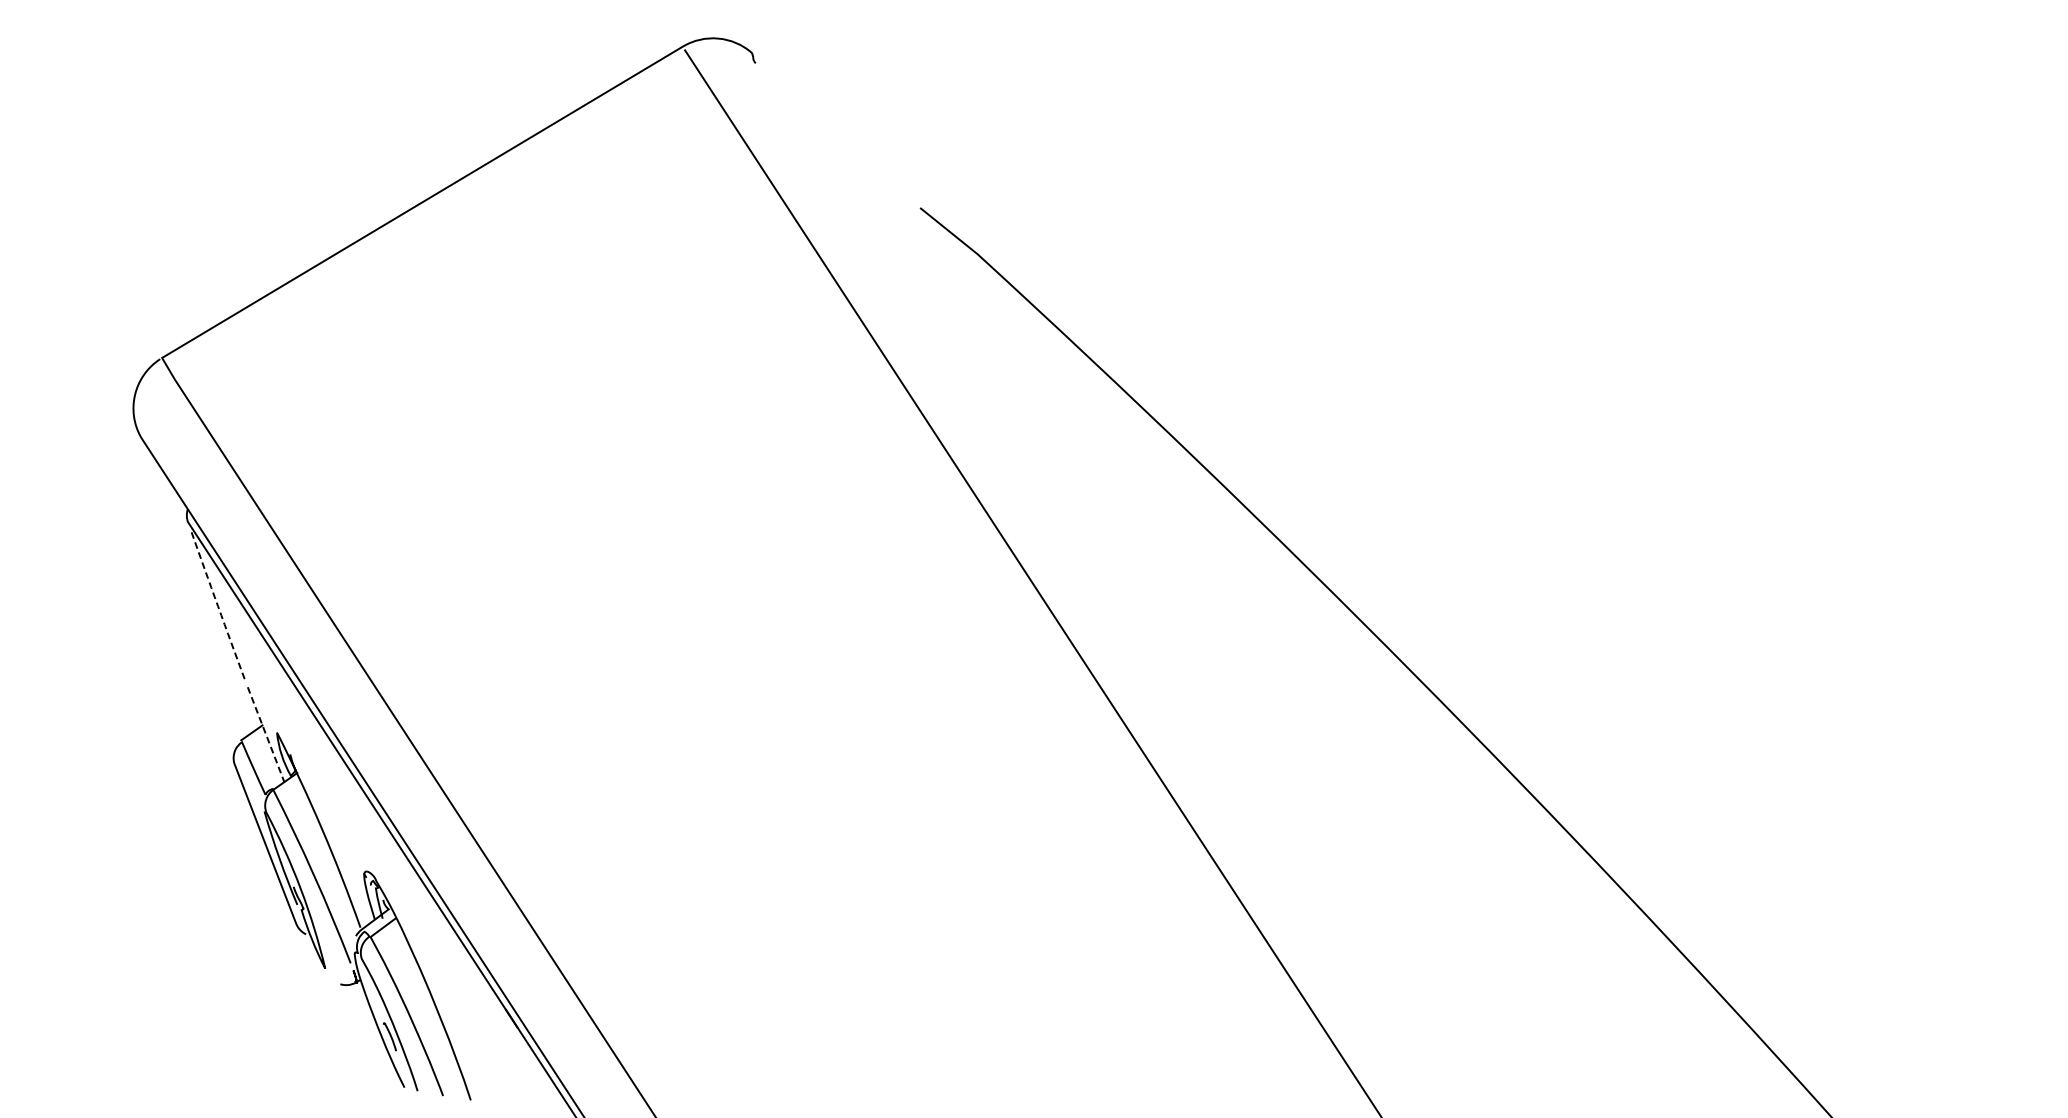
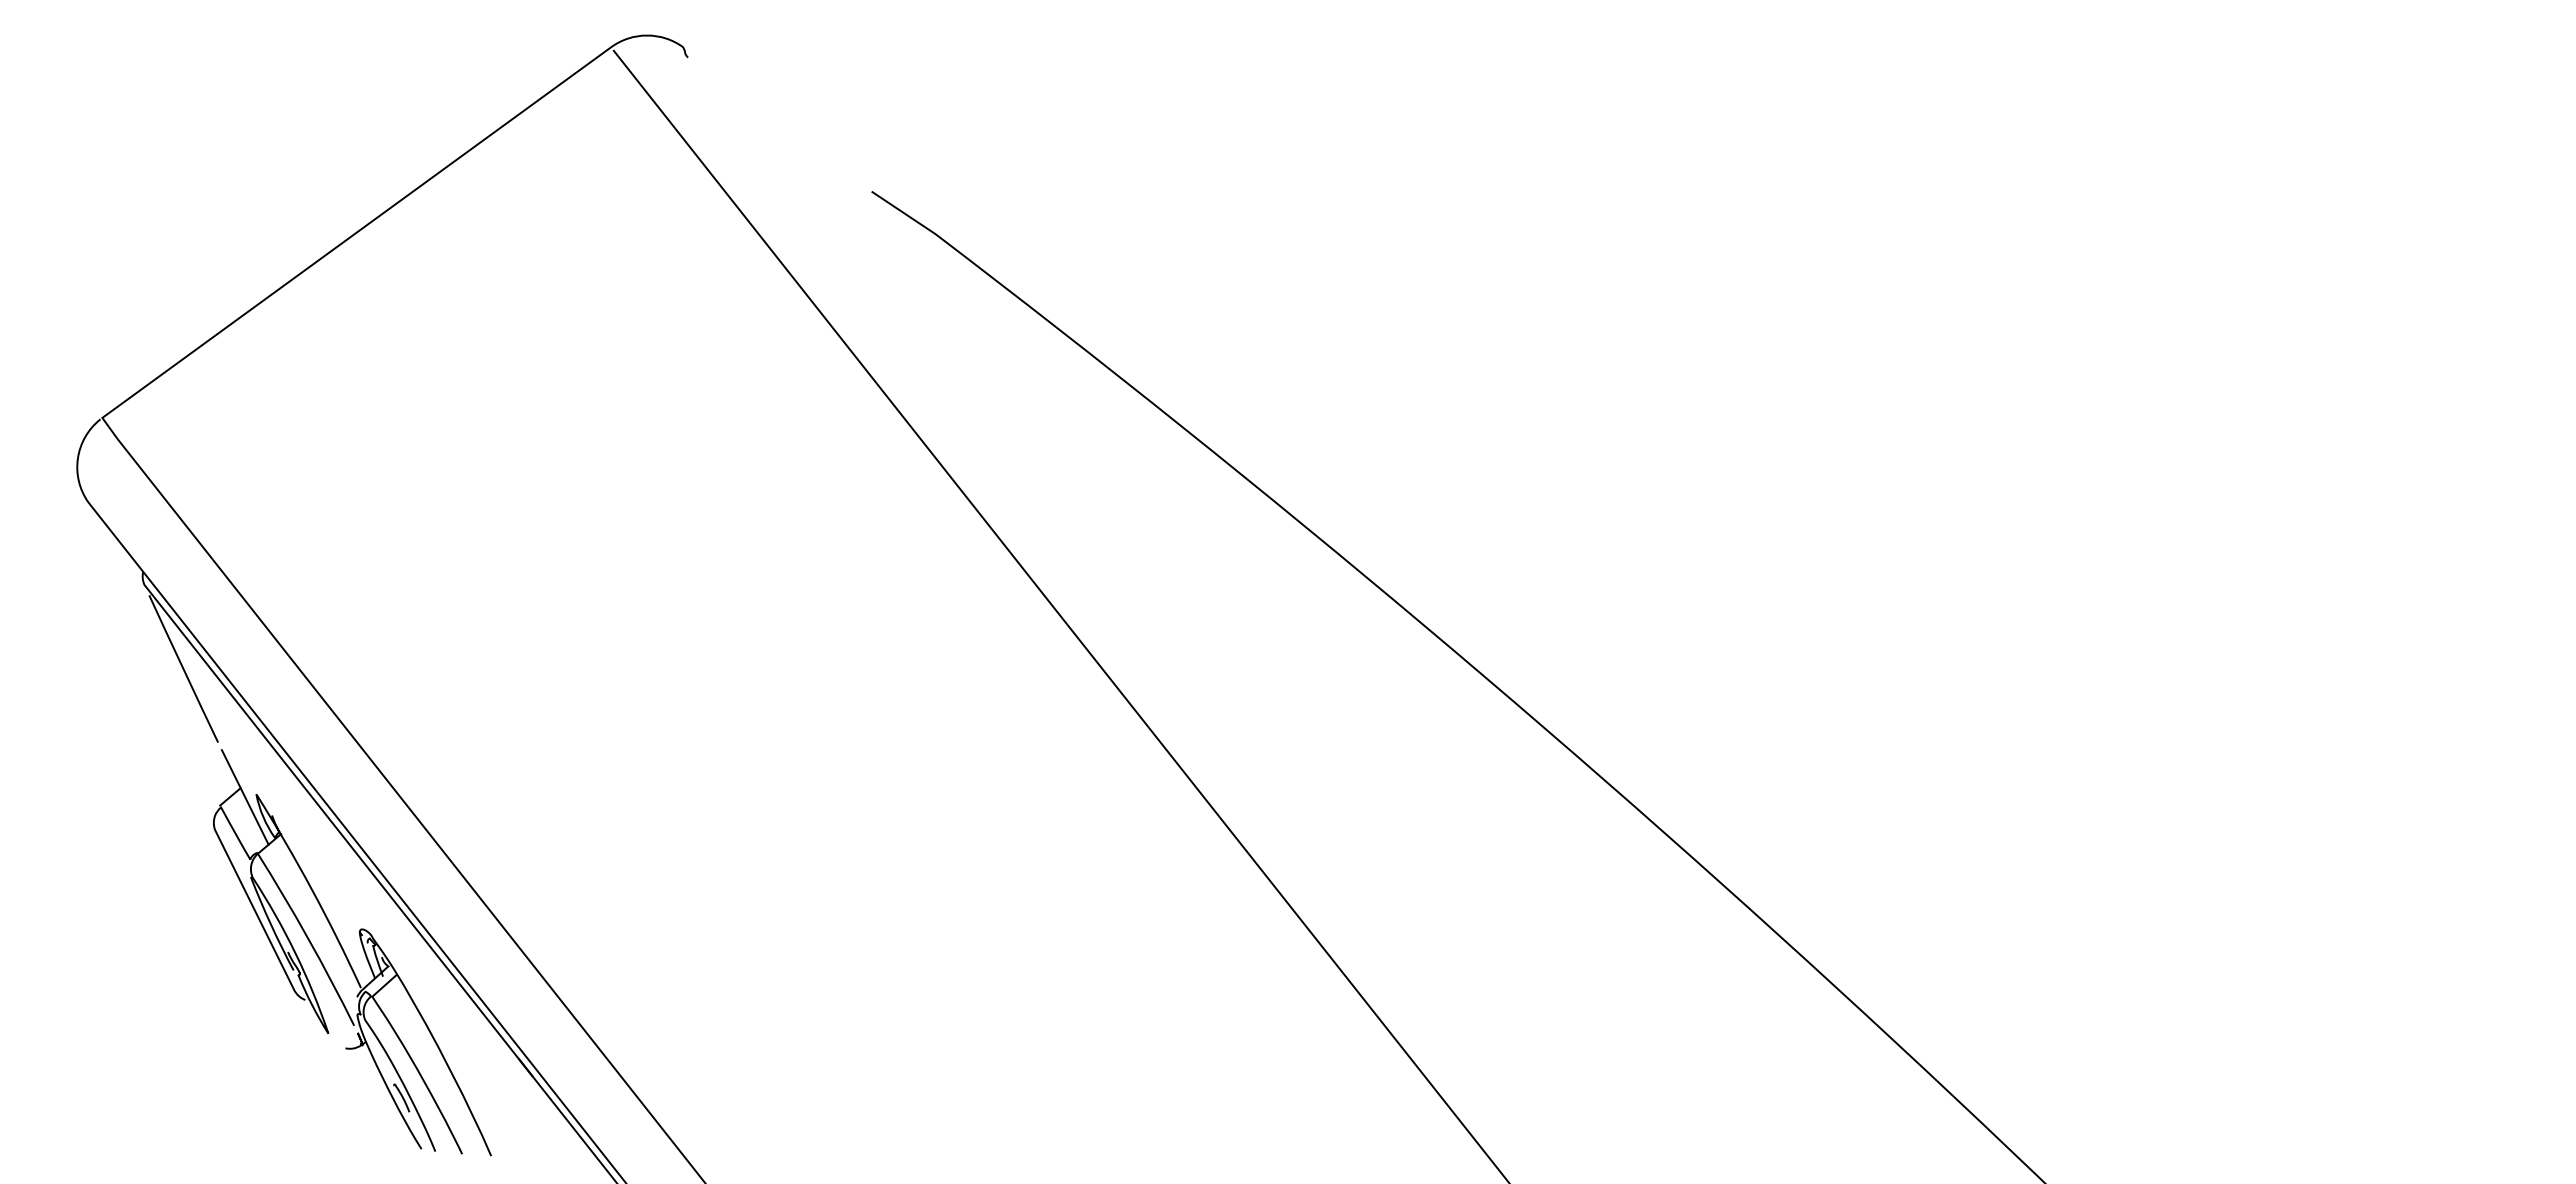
arc: (217, 606) -> (183, 669), dashed -> solid
line: (266, 734) -> (245, 797), dashed -> solid

